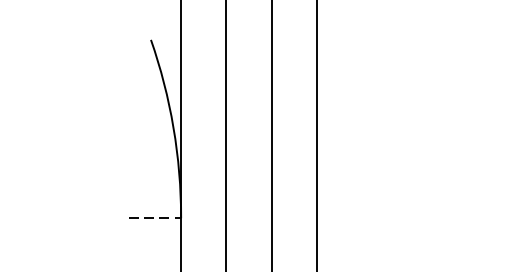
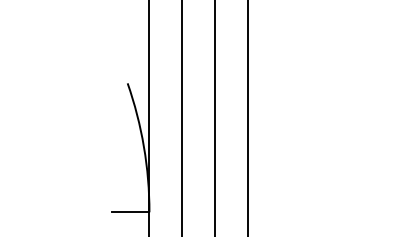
line: (154, 218) -> (130, 212), dashed -> solid

